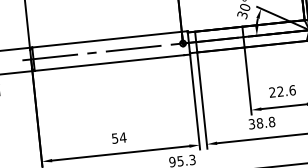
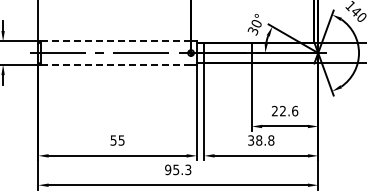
line: (106, 39) -> (115, 41), solid -> dashed
line: (110, 62) -> (116, 64), solid -> dashed
text: (122, 137) -> (121, 140), 54 -> 55

